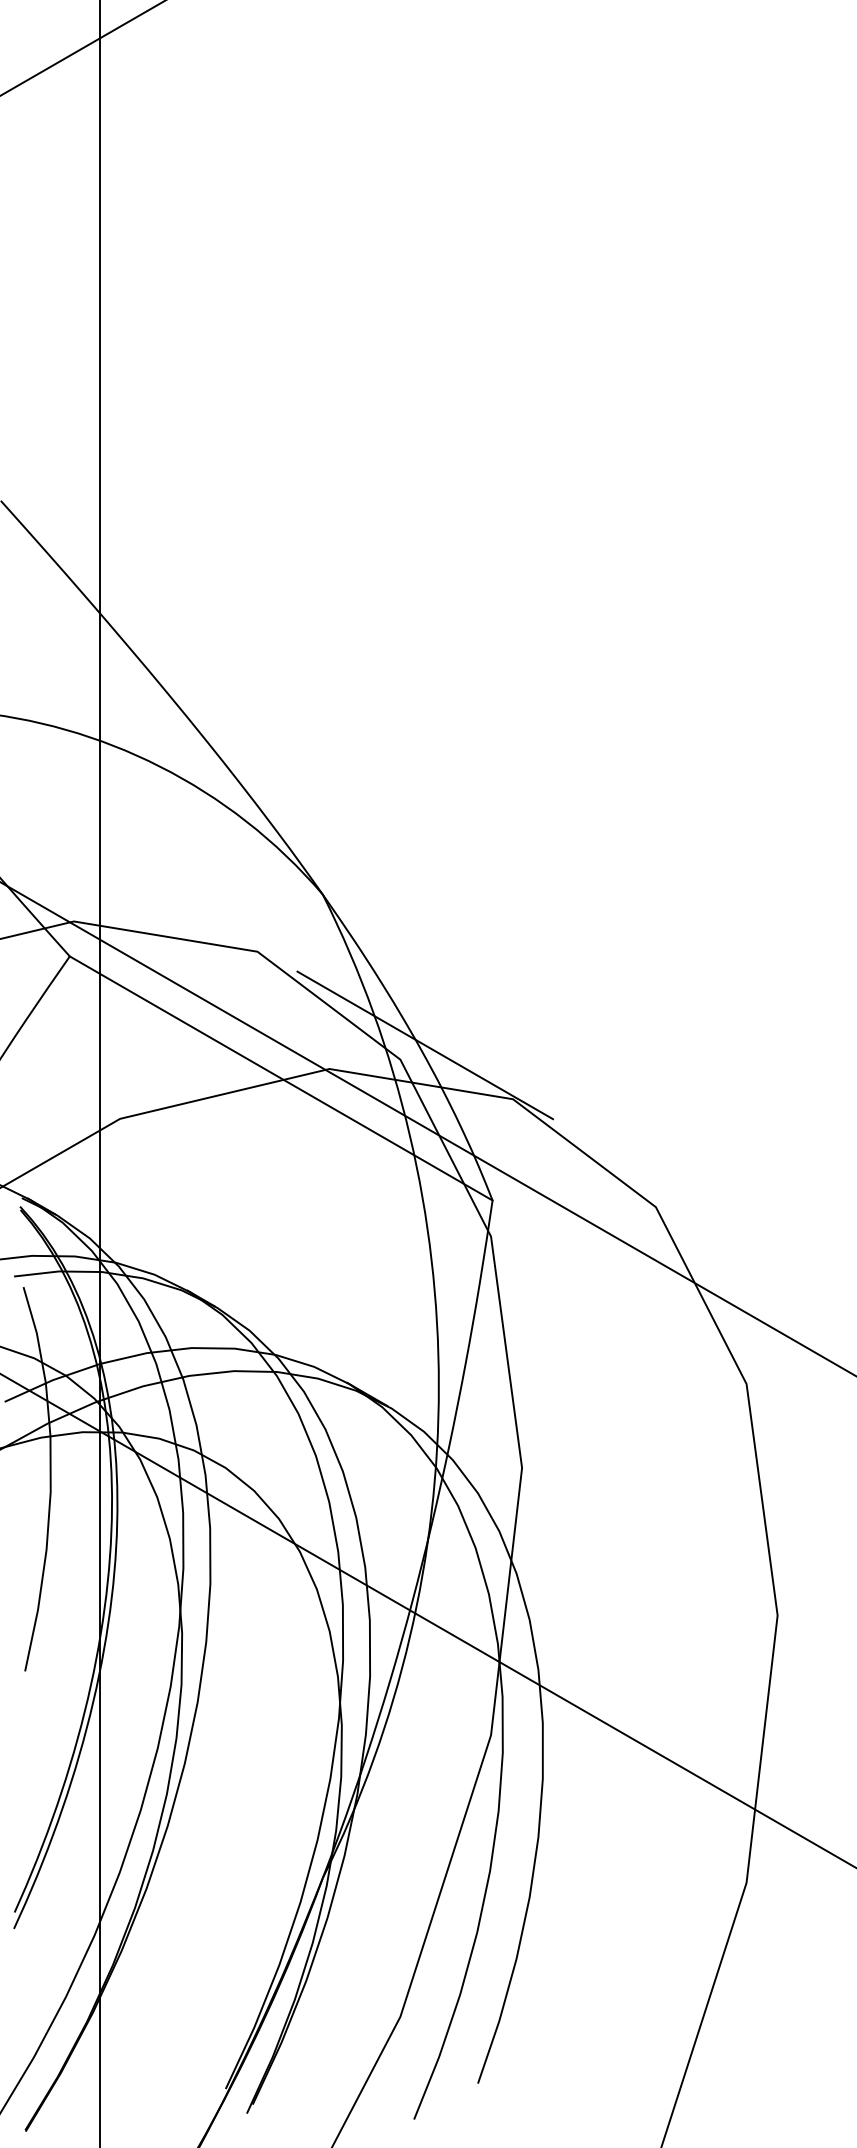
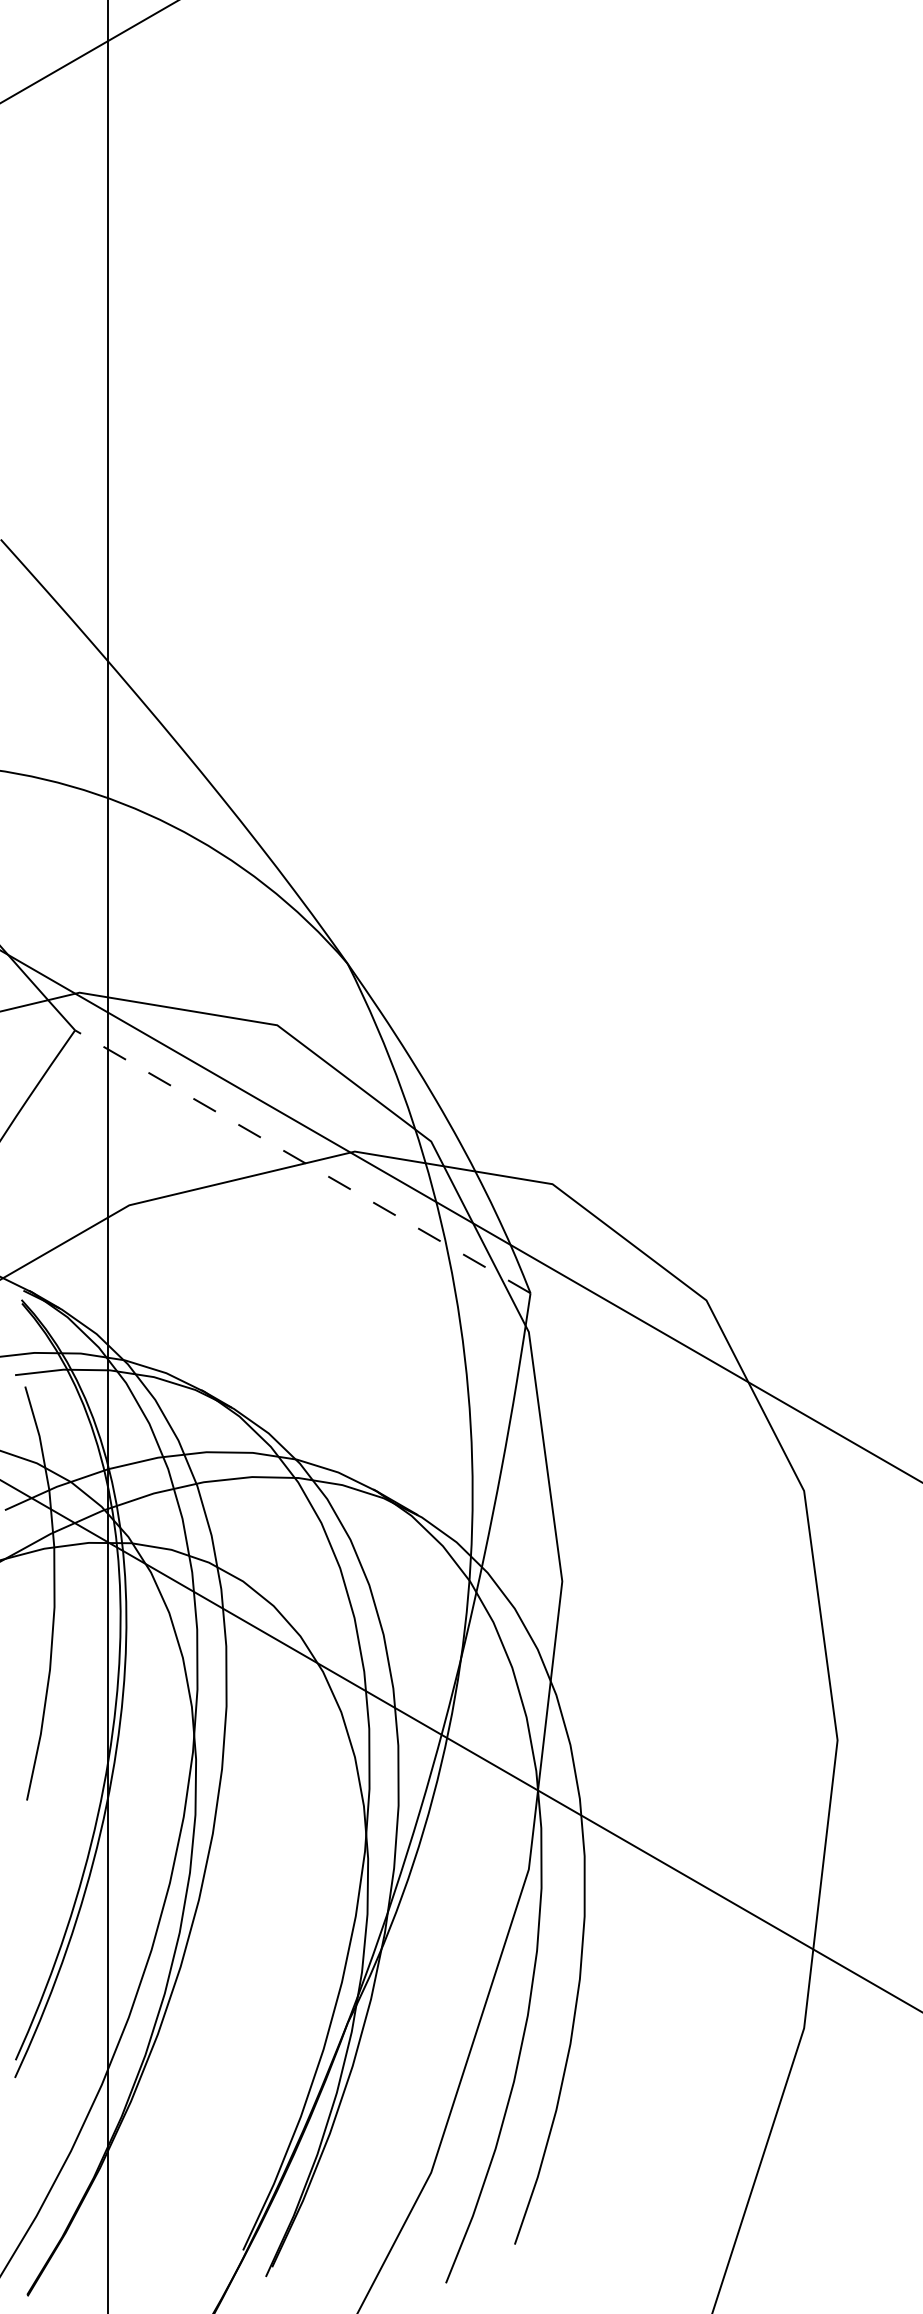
line: (424, 1044) -> (457, 1125), removed
line: (280, 1078) -> (302, 1161), solid -> dashed

